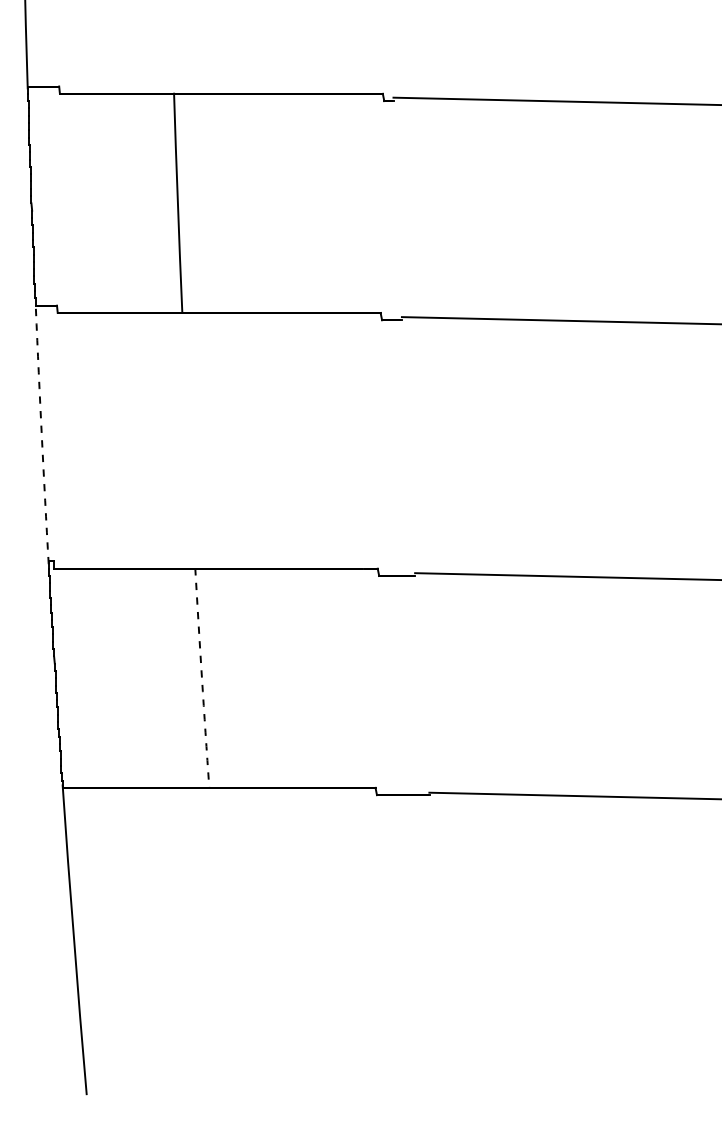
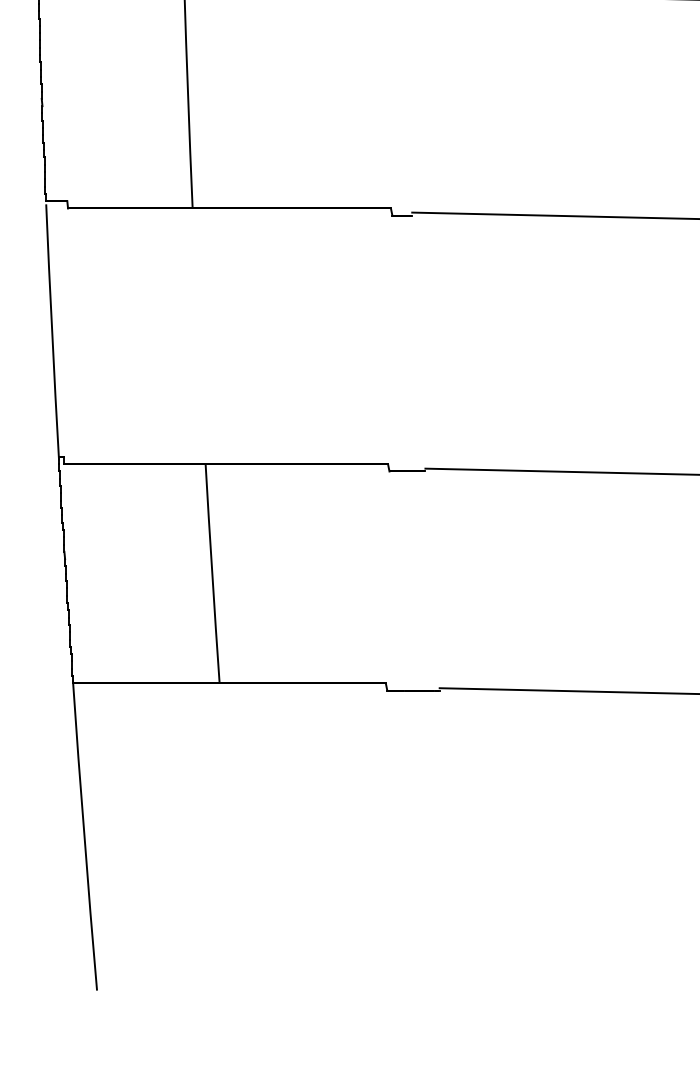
arc: (41, 436) -> (51, 331), dashed -> solid
arc: (201, 678) -> (211, 573), dashed -> solid

